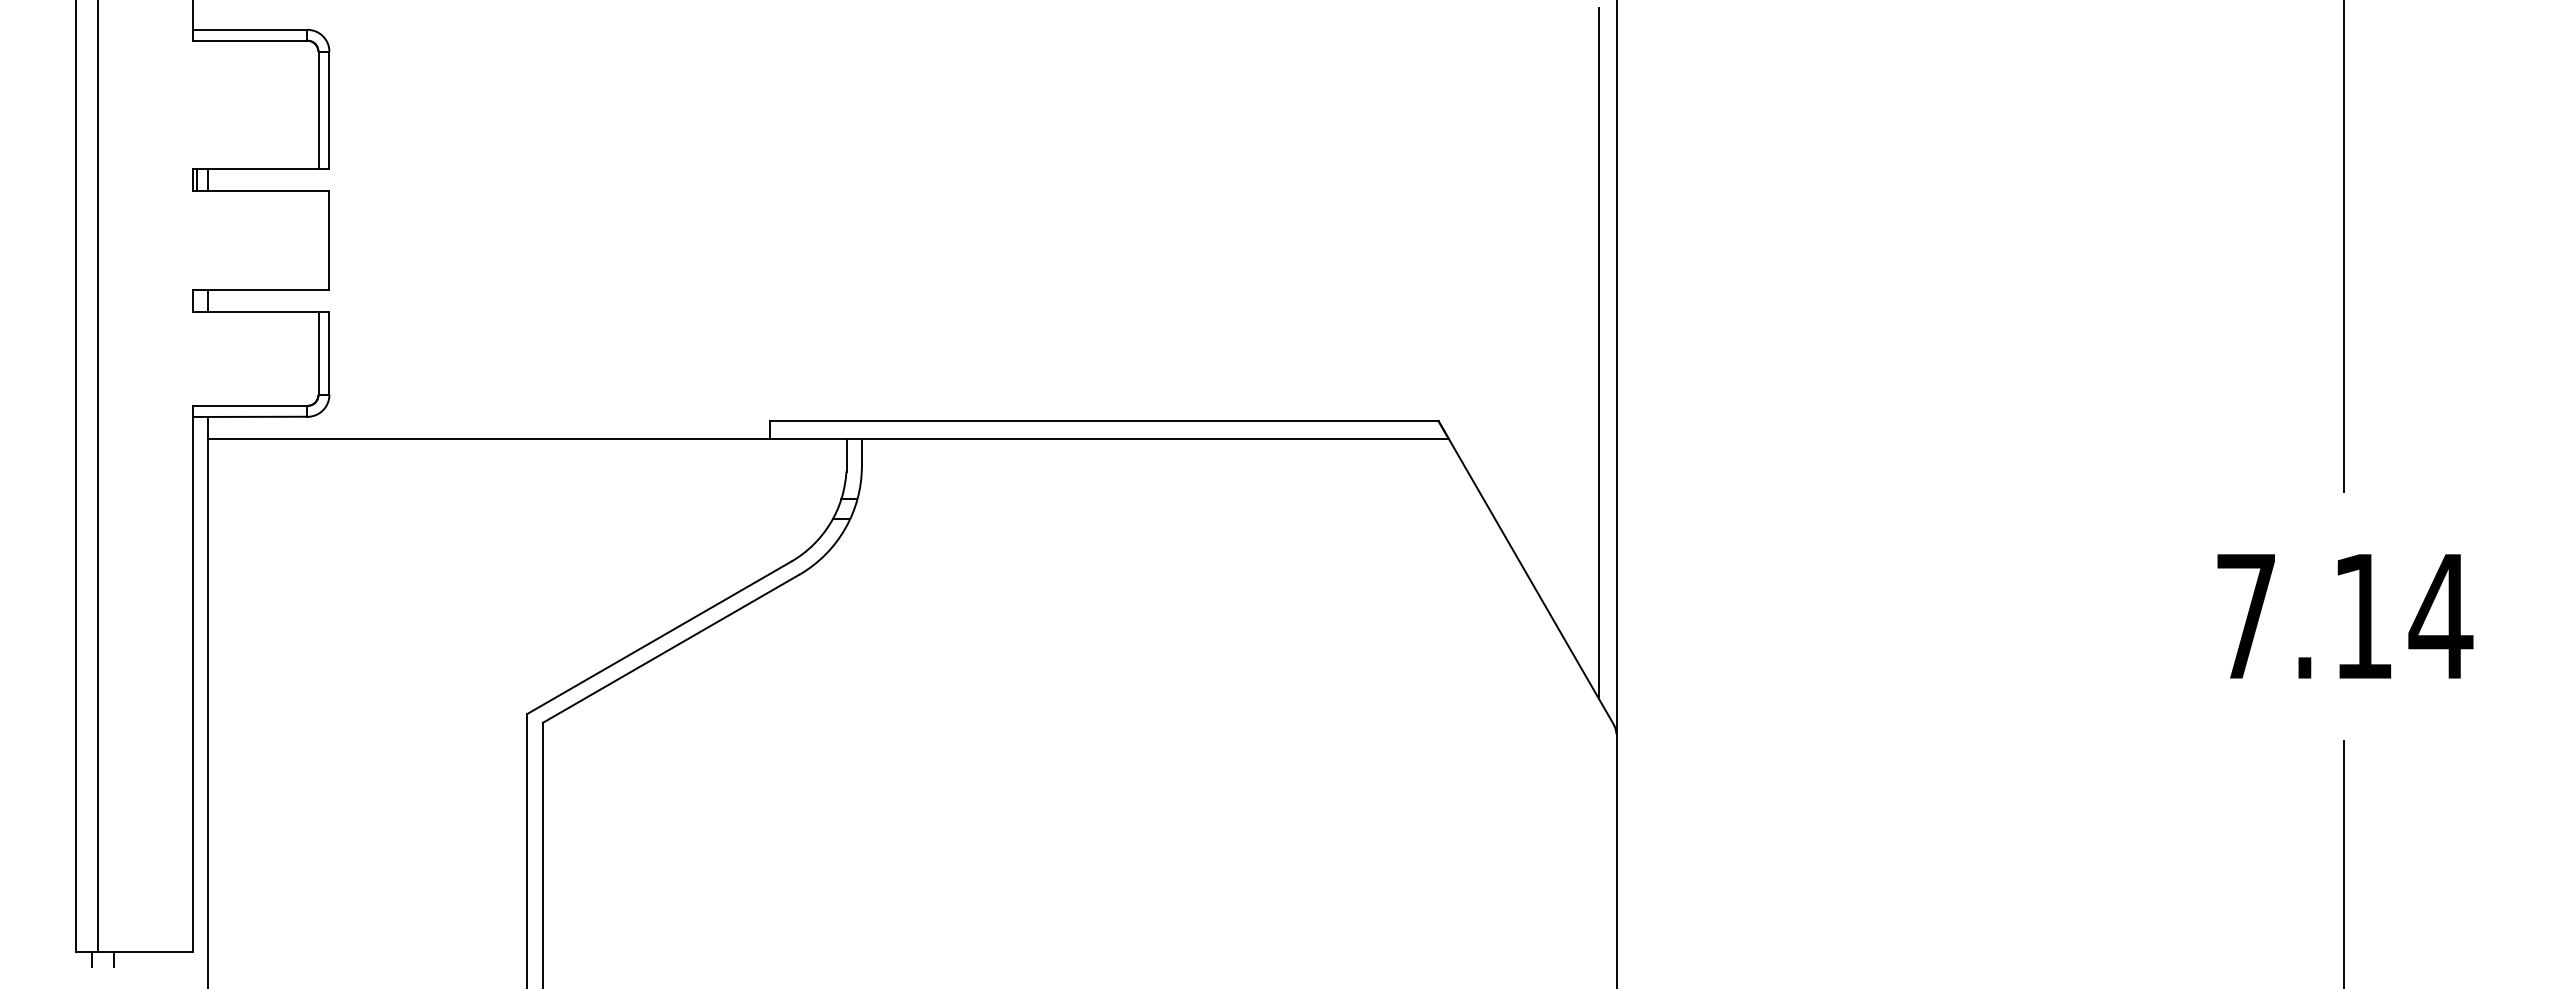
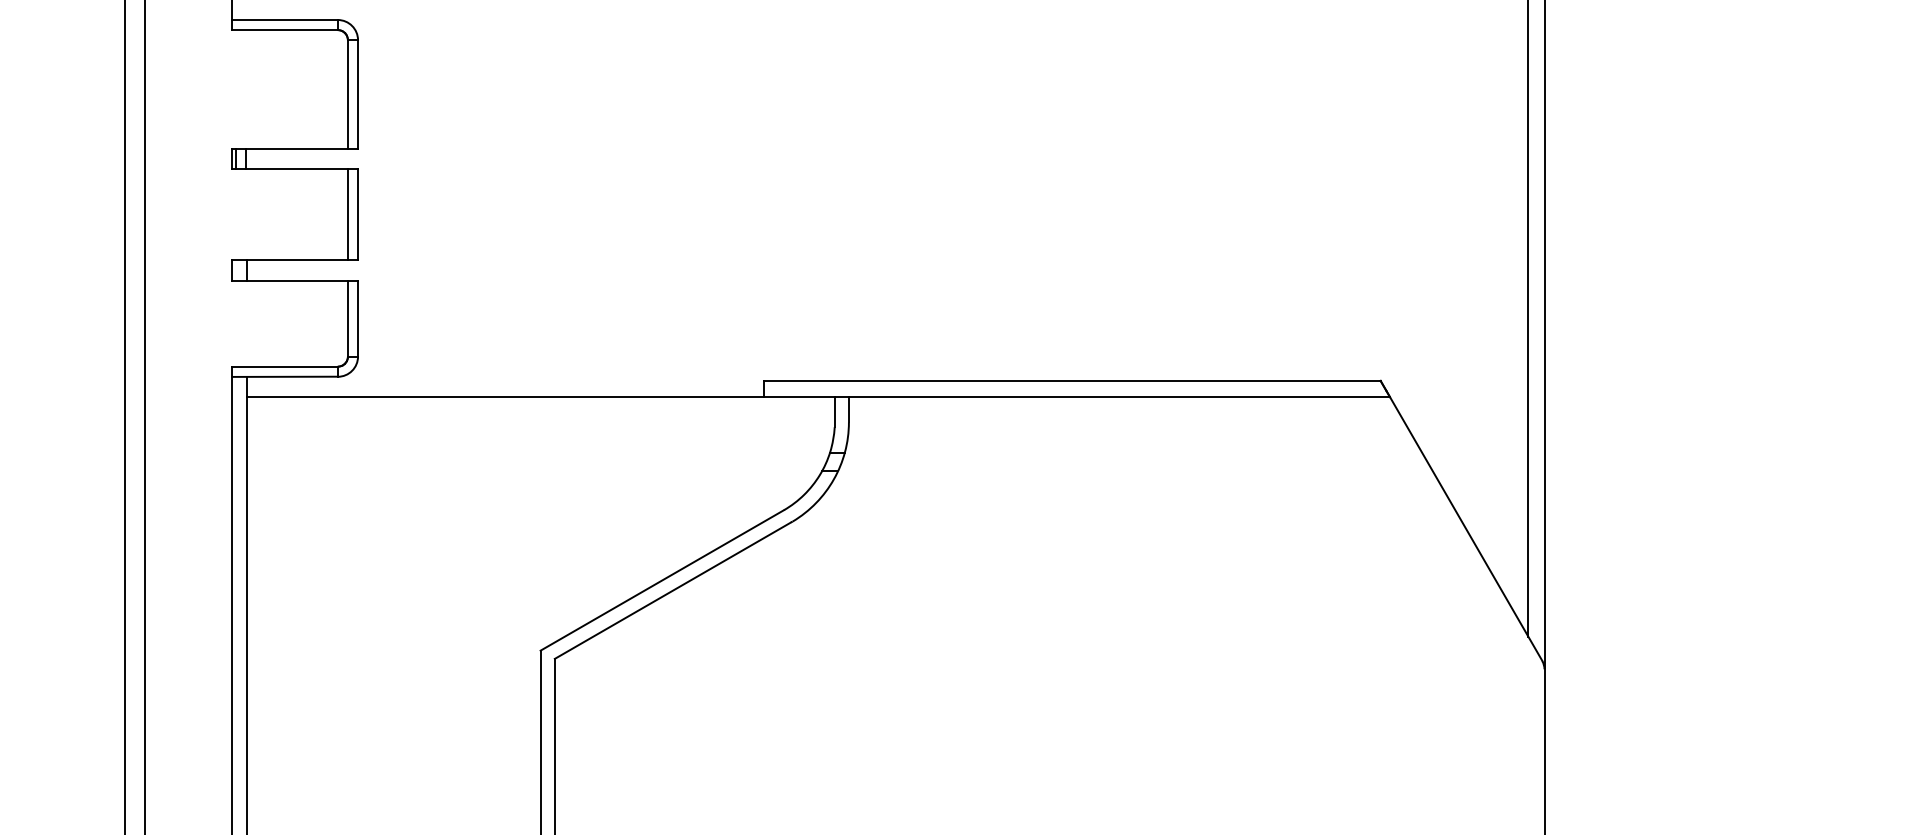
line: (318, 240) -> (347, 214), added

